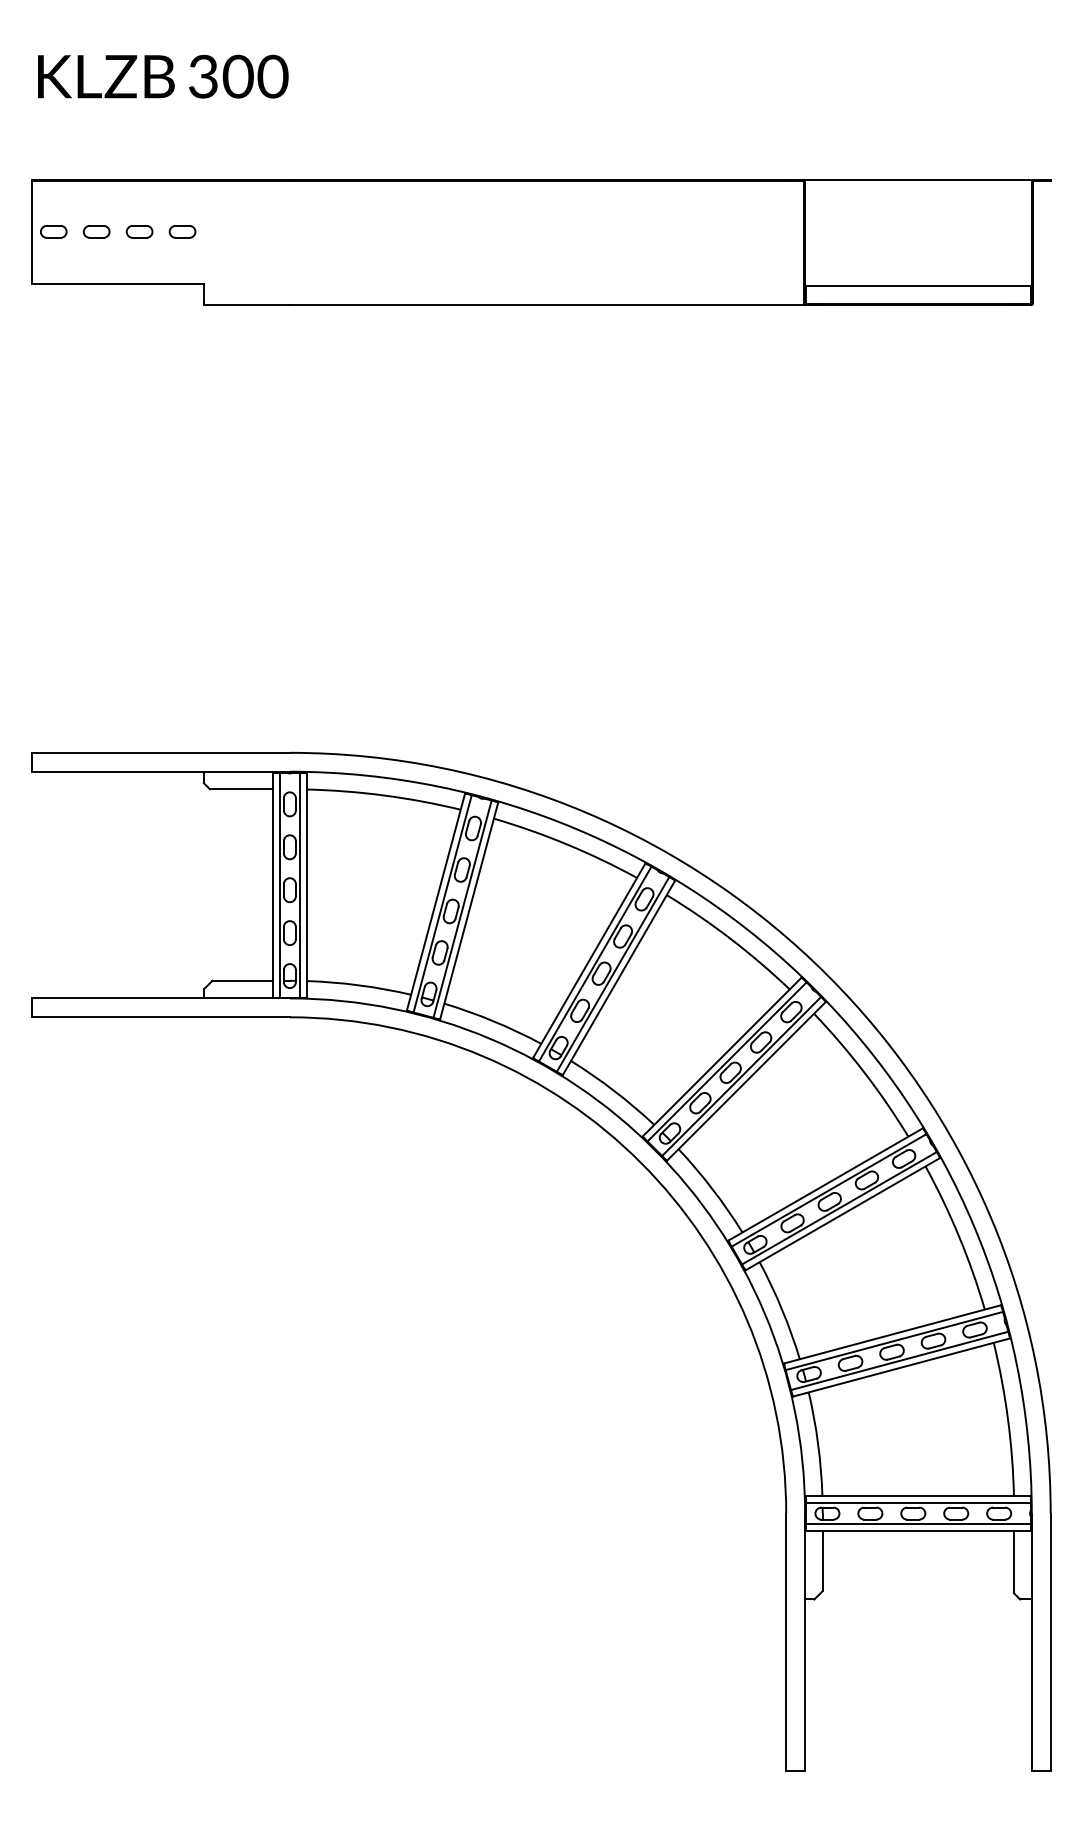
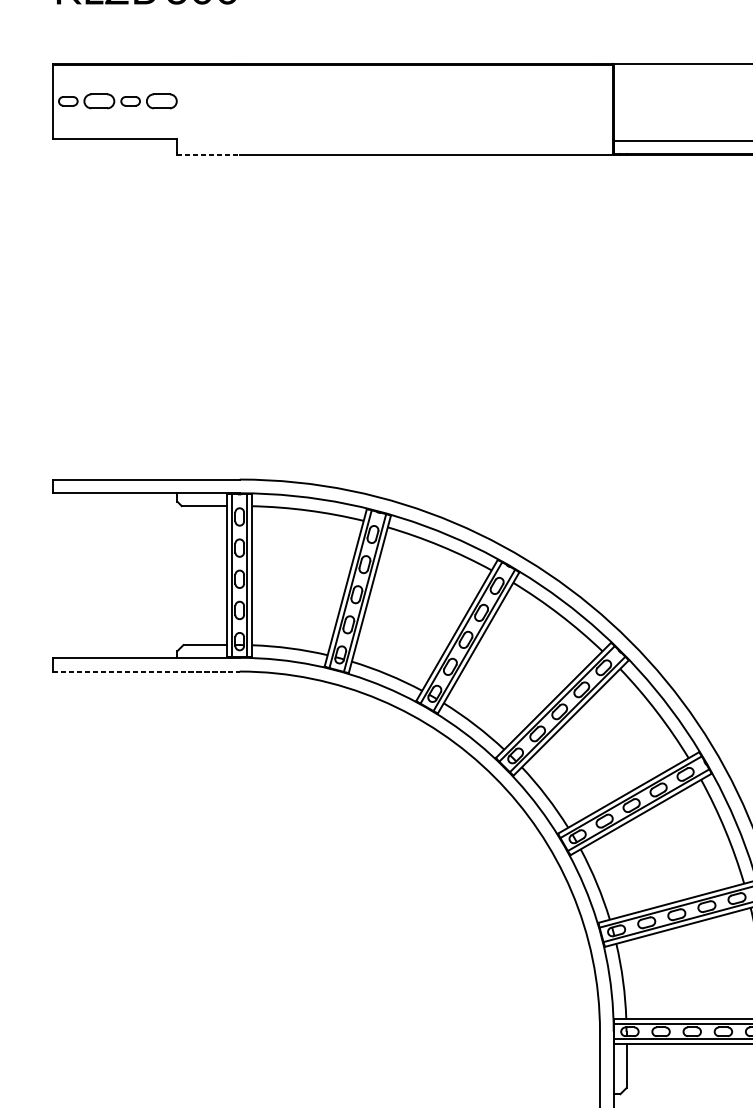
part: (96, 231) -> (99, 101), size x1.6
part: (182, 231) -> (161, 101), size x1.6
line: (246, 305) -> (208, 154), solid -> dashed
line: (161, 1017) -> (146, 671), solid -> dashed

